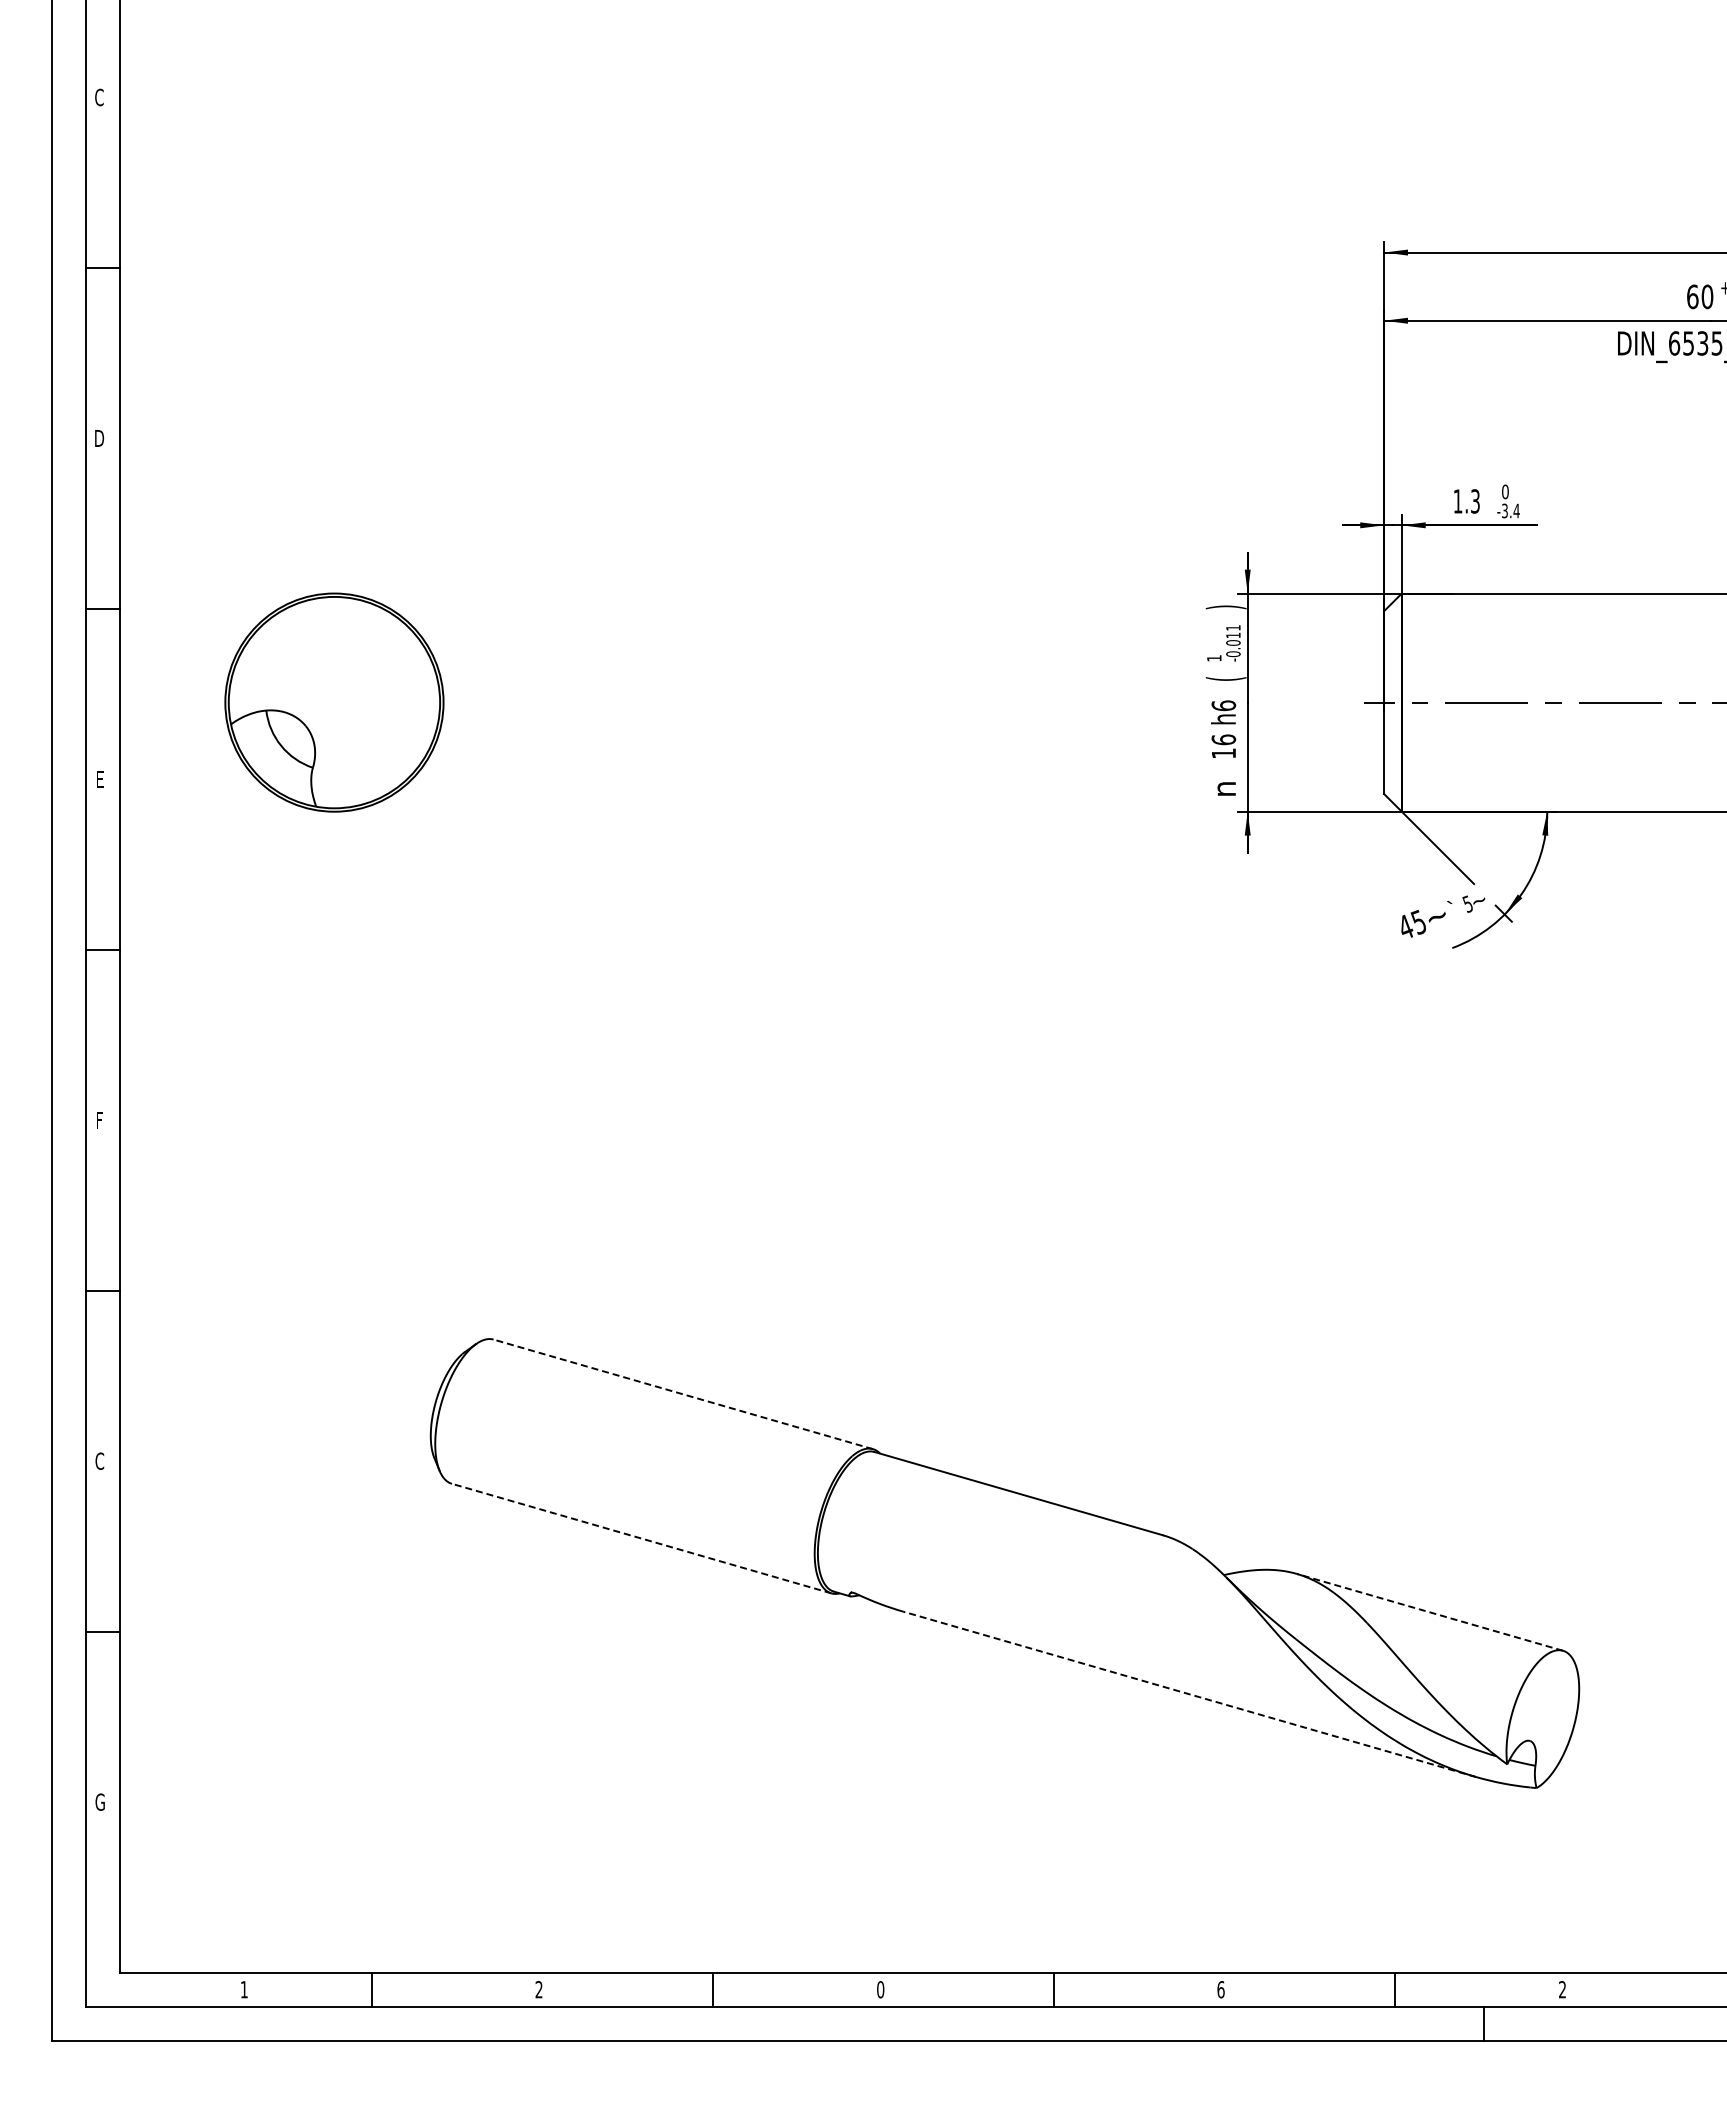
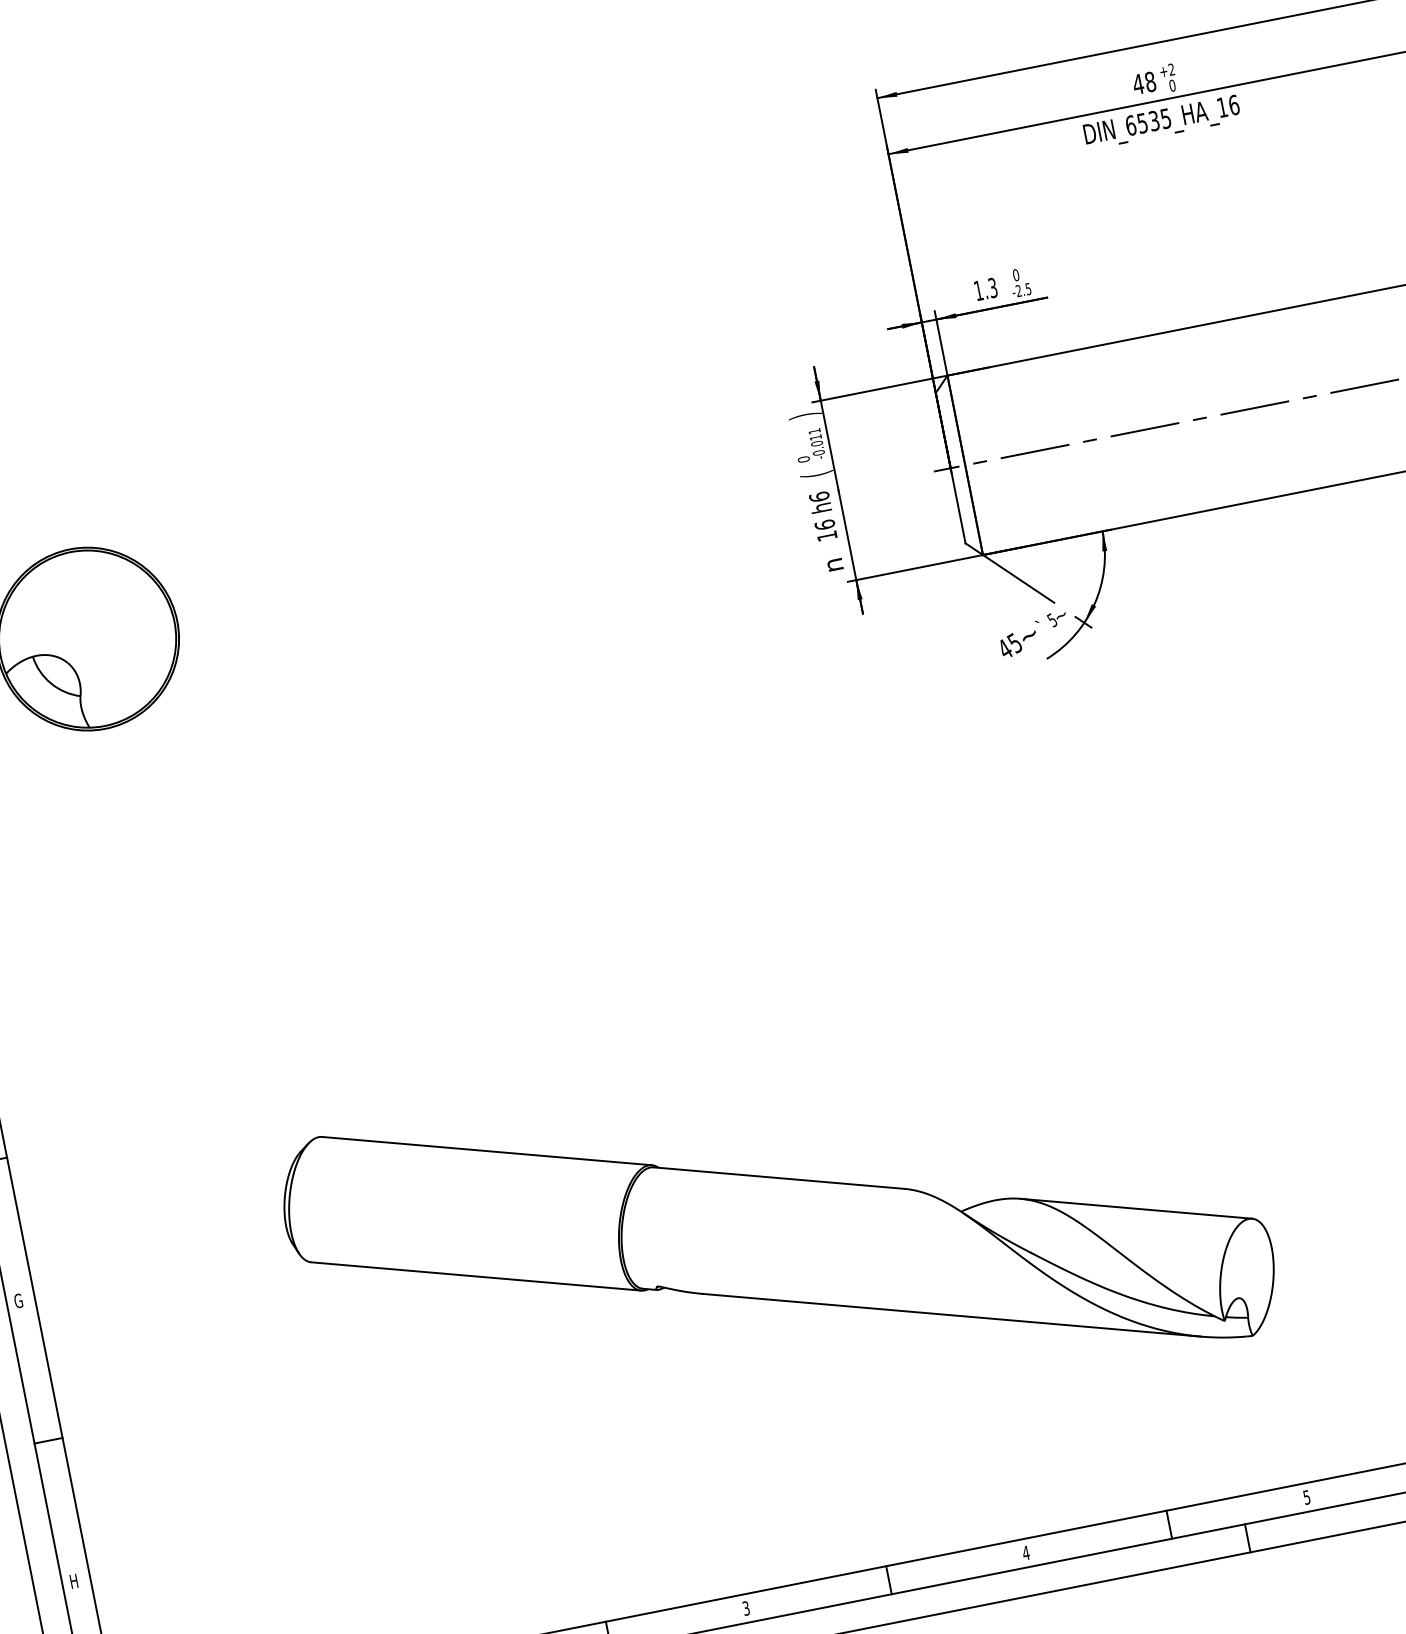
text: (1699, 296) -> (1143, 82), 60 -> 48
text: (1510, 510) -> (1023, 289), -3.4 -> -2.5
text: (1214, 658) -> (804, 459), 1 -> 0
line: (682, 1394) -> (486, 1151), dashed -> solid
text: (102, 1461) -> (20, 1300), C -> G
line: (641, 1538) -> (476, 1276), dashed -> solid
line: (1429, 1612) -> (1136, 1208), dashed -> solid
line: (1189, 1694) -> (952, 1315), dashed -> solid
text: (99, 1801) -> (73, 1580), G -> H
text: (880, 1989) -> (746, 1608), 0 -> 3
text: (1220, 1989) -> (1025, 1552), 6 -> 4
text: (1562, 1989) -> (1306, 1497), 2 -> 5

